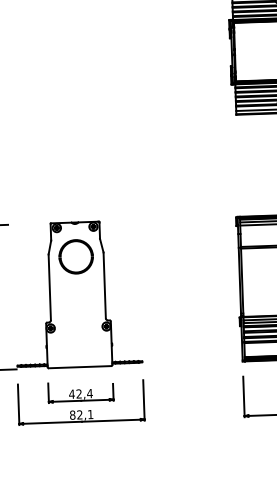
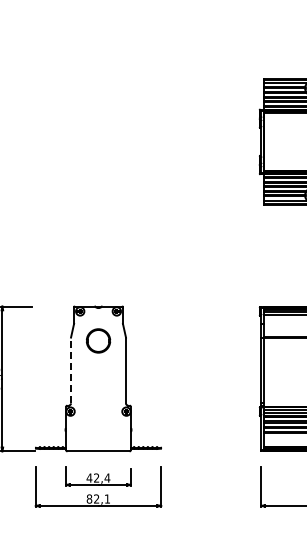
part: (76, 256) -> (98, 340), size x0.7
line: (50, 287) -> (71, 370), solid -> dashed

